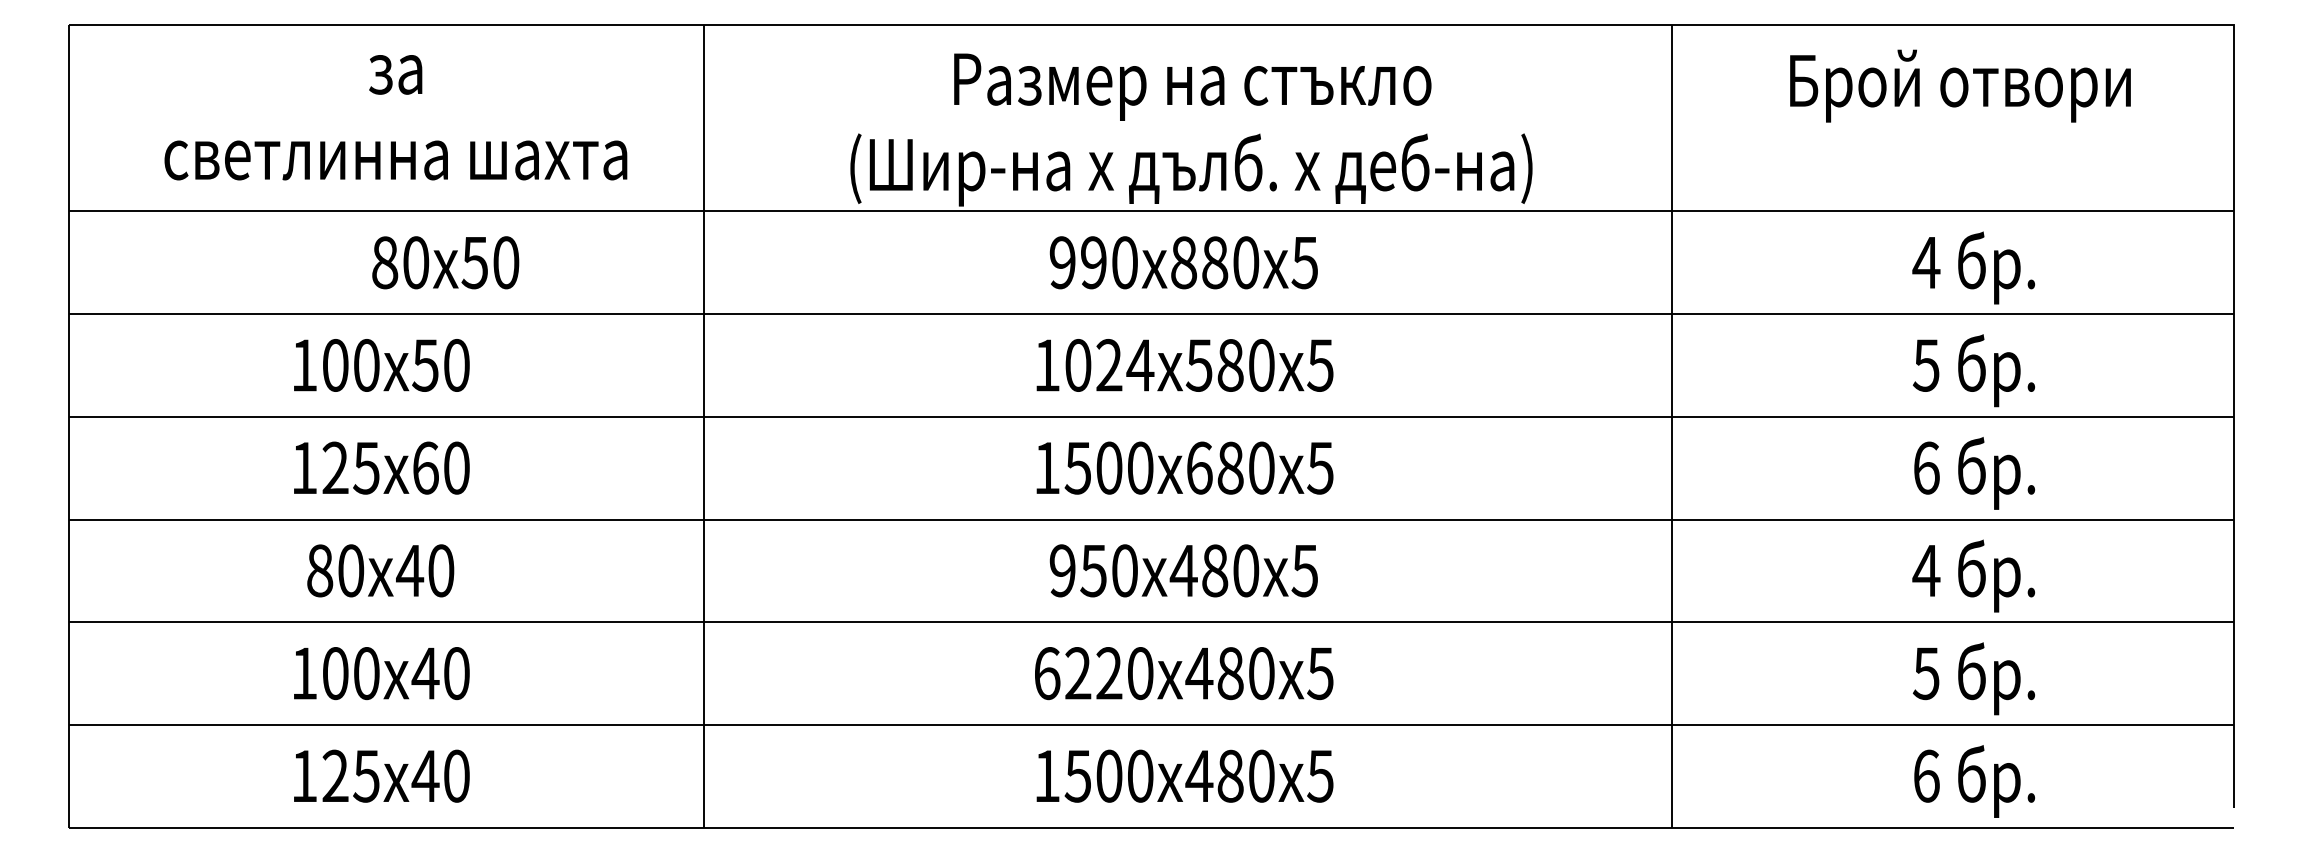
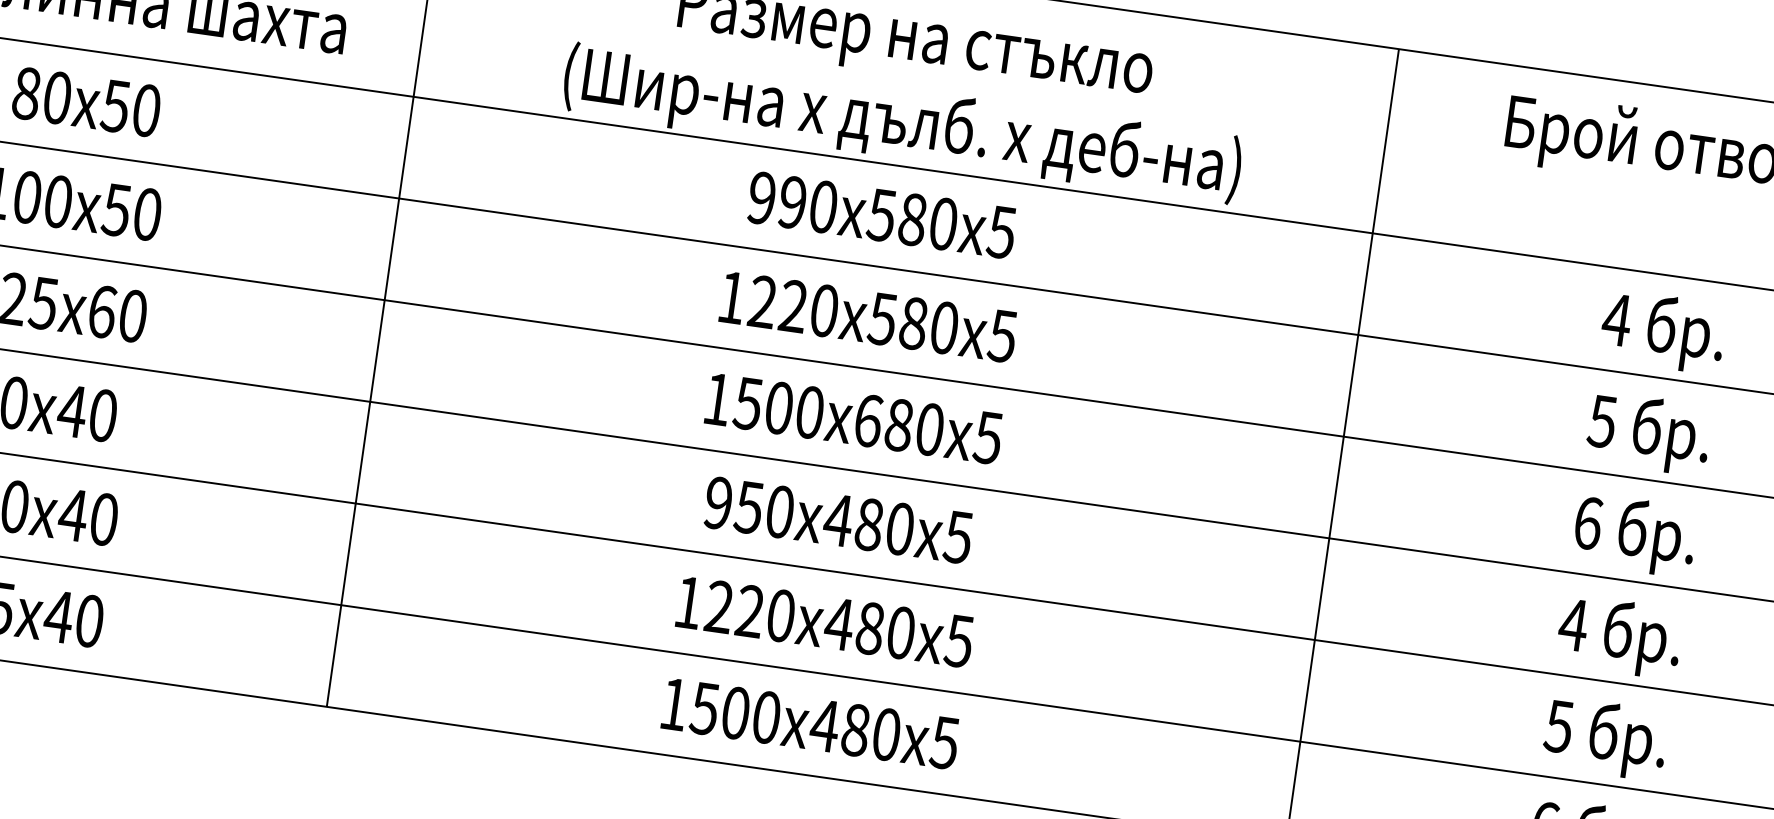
text: (445, 262) -> (86, 101), moved
text: (1183, 262) -> (881, 215), 990x880x5 -> 990x580x5
text: (1109, 365) -> (793, 306), 1024x580x5 -> 1220x580x5
text: (1047, 673) -> (689, 602), 6220x480x5 -> 1220x480x5

